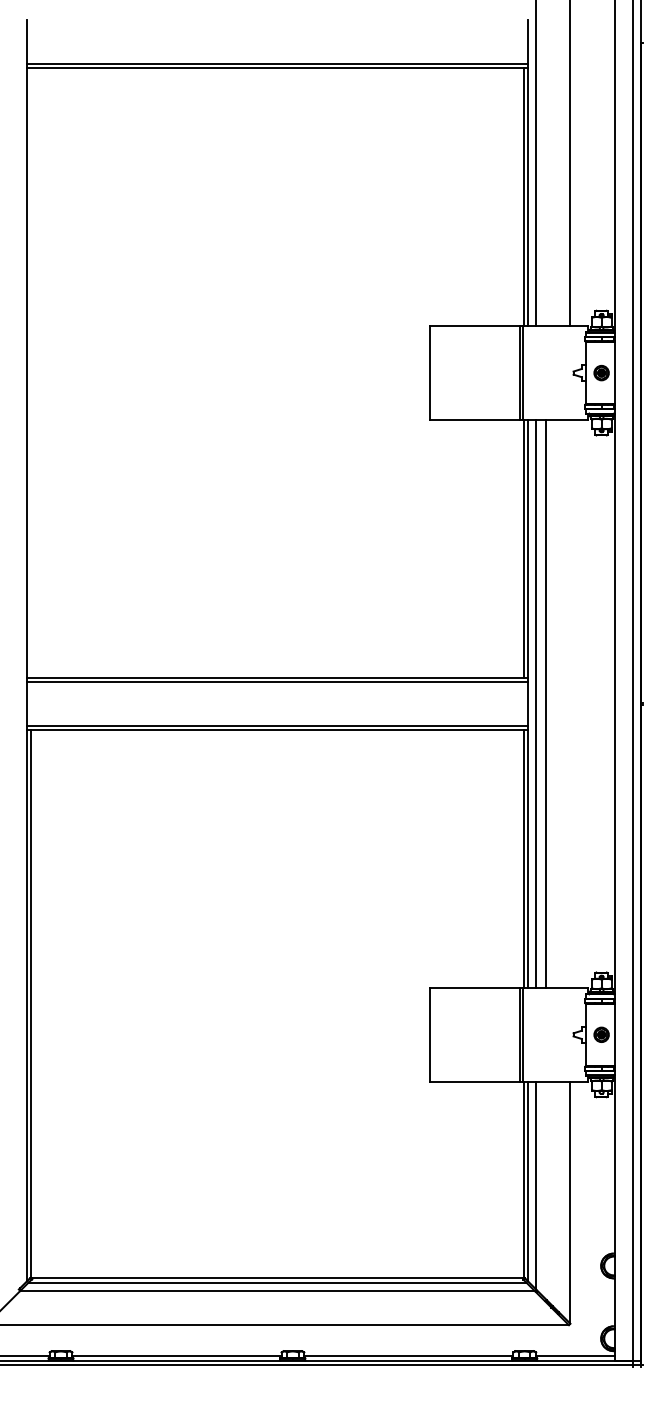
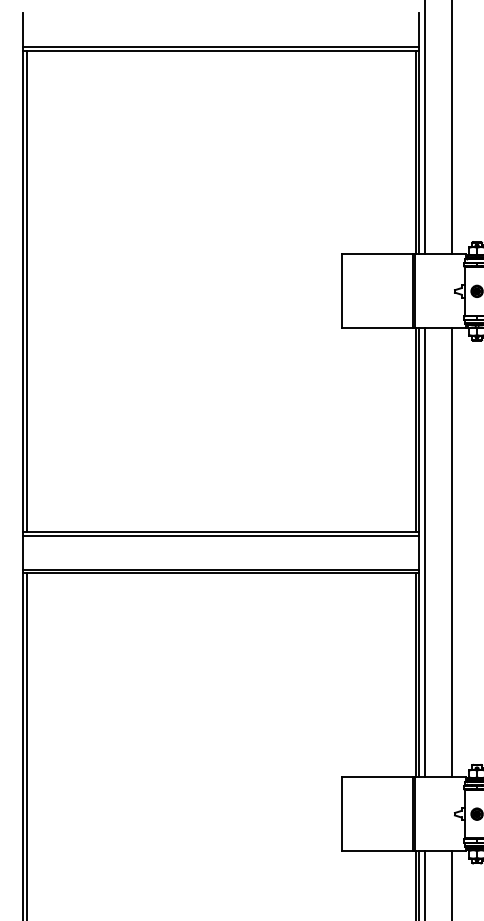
line: (31, 373) -> (26, 291), added
line: (546, 703) -> (452, 552), moved

